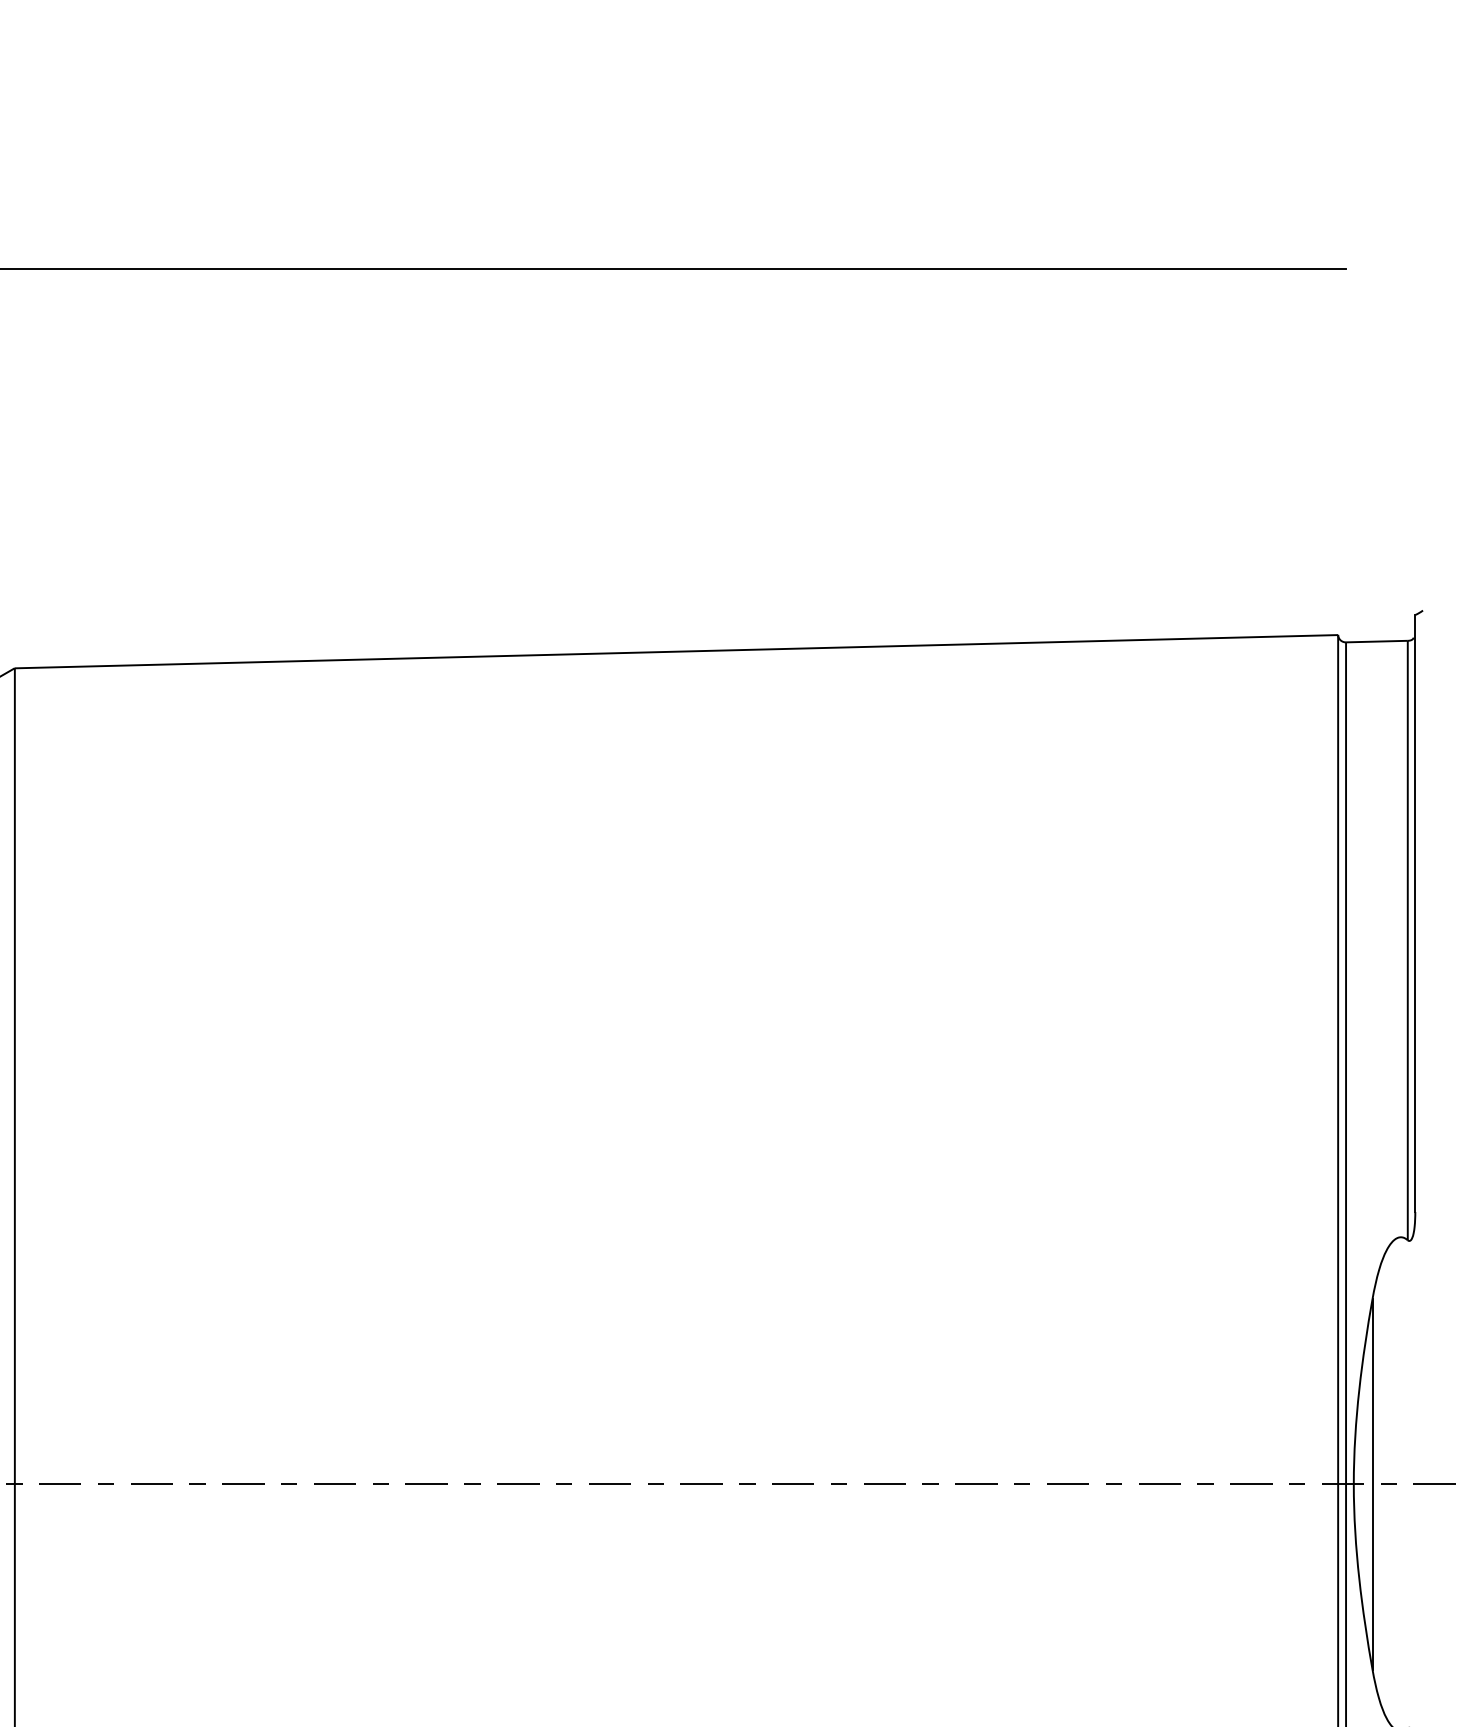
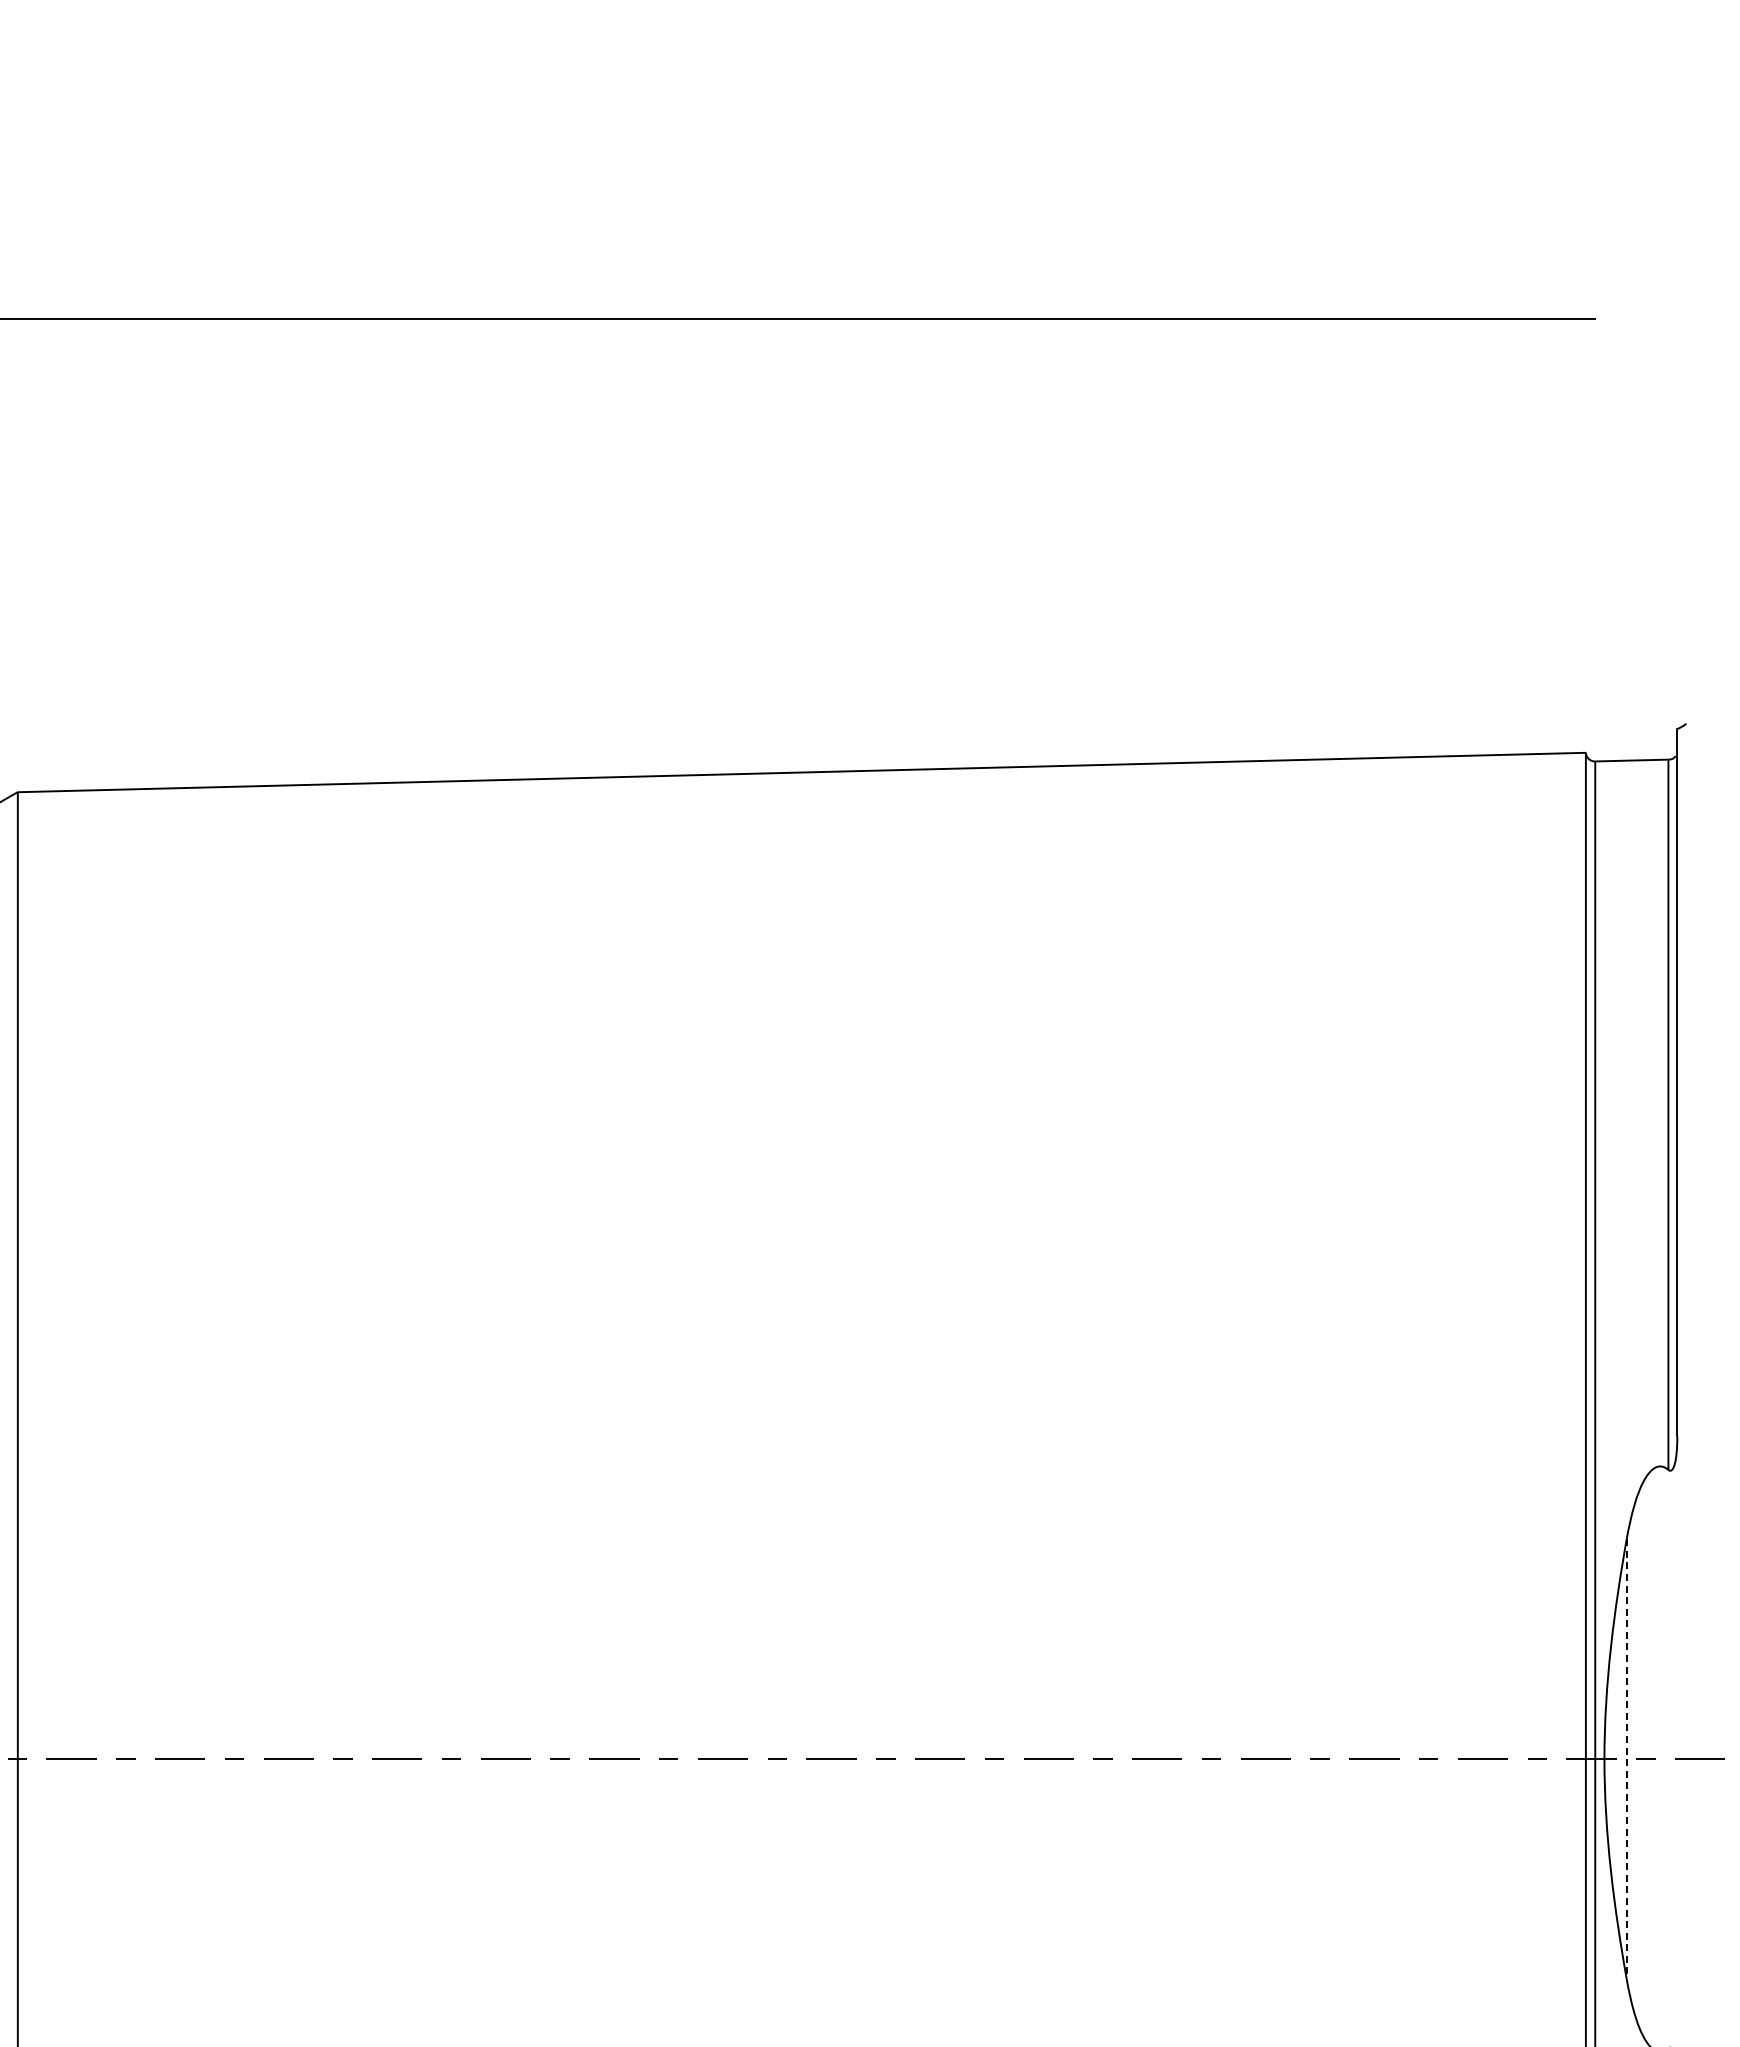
line: (1372, 1484) -> (1626, 1759), solid -> dashed

